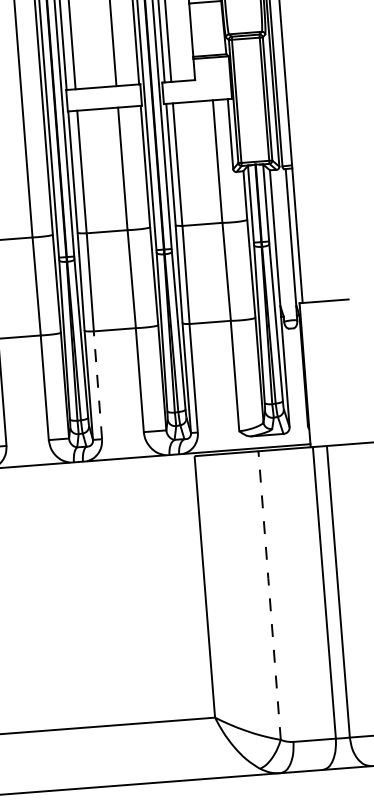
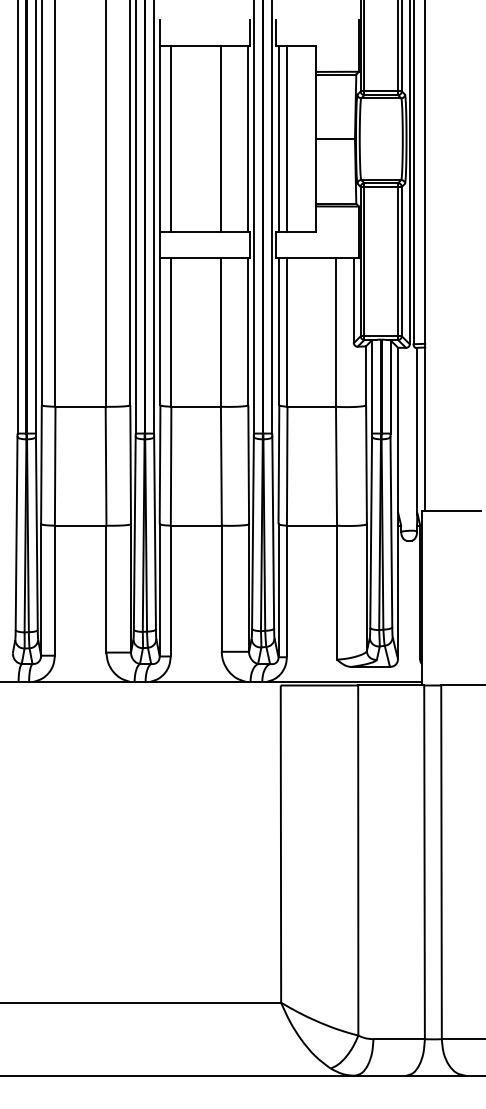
line: (97, 384) -> (170, 590), dashed -> solid
line: (269, 594) -> (358, 859), dashed -> solid

